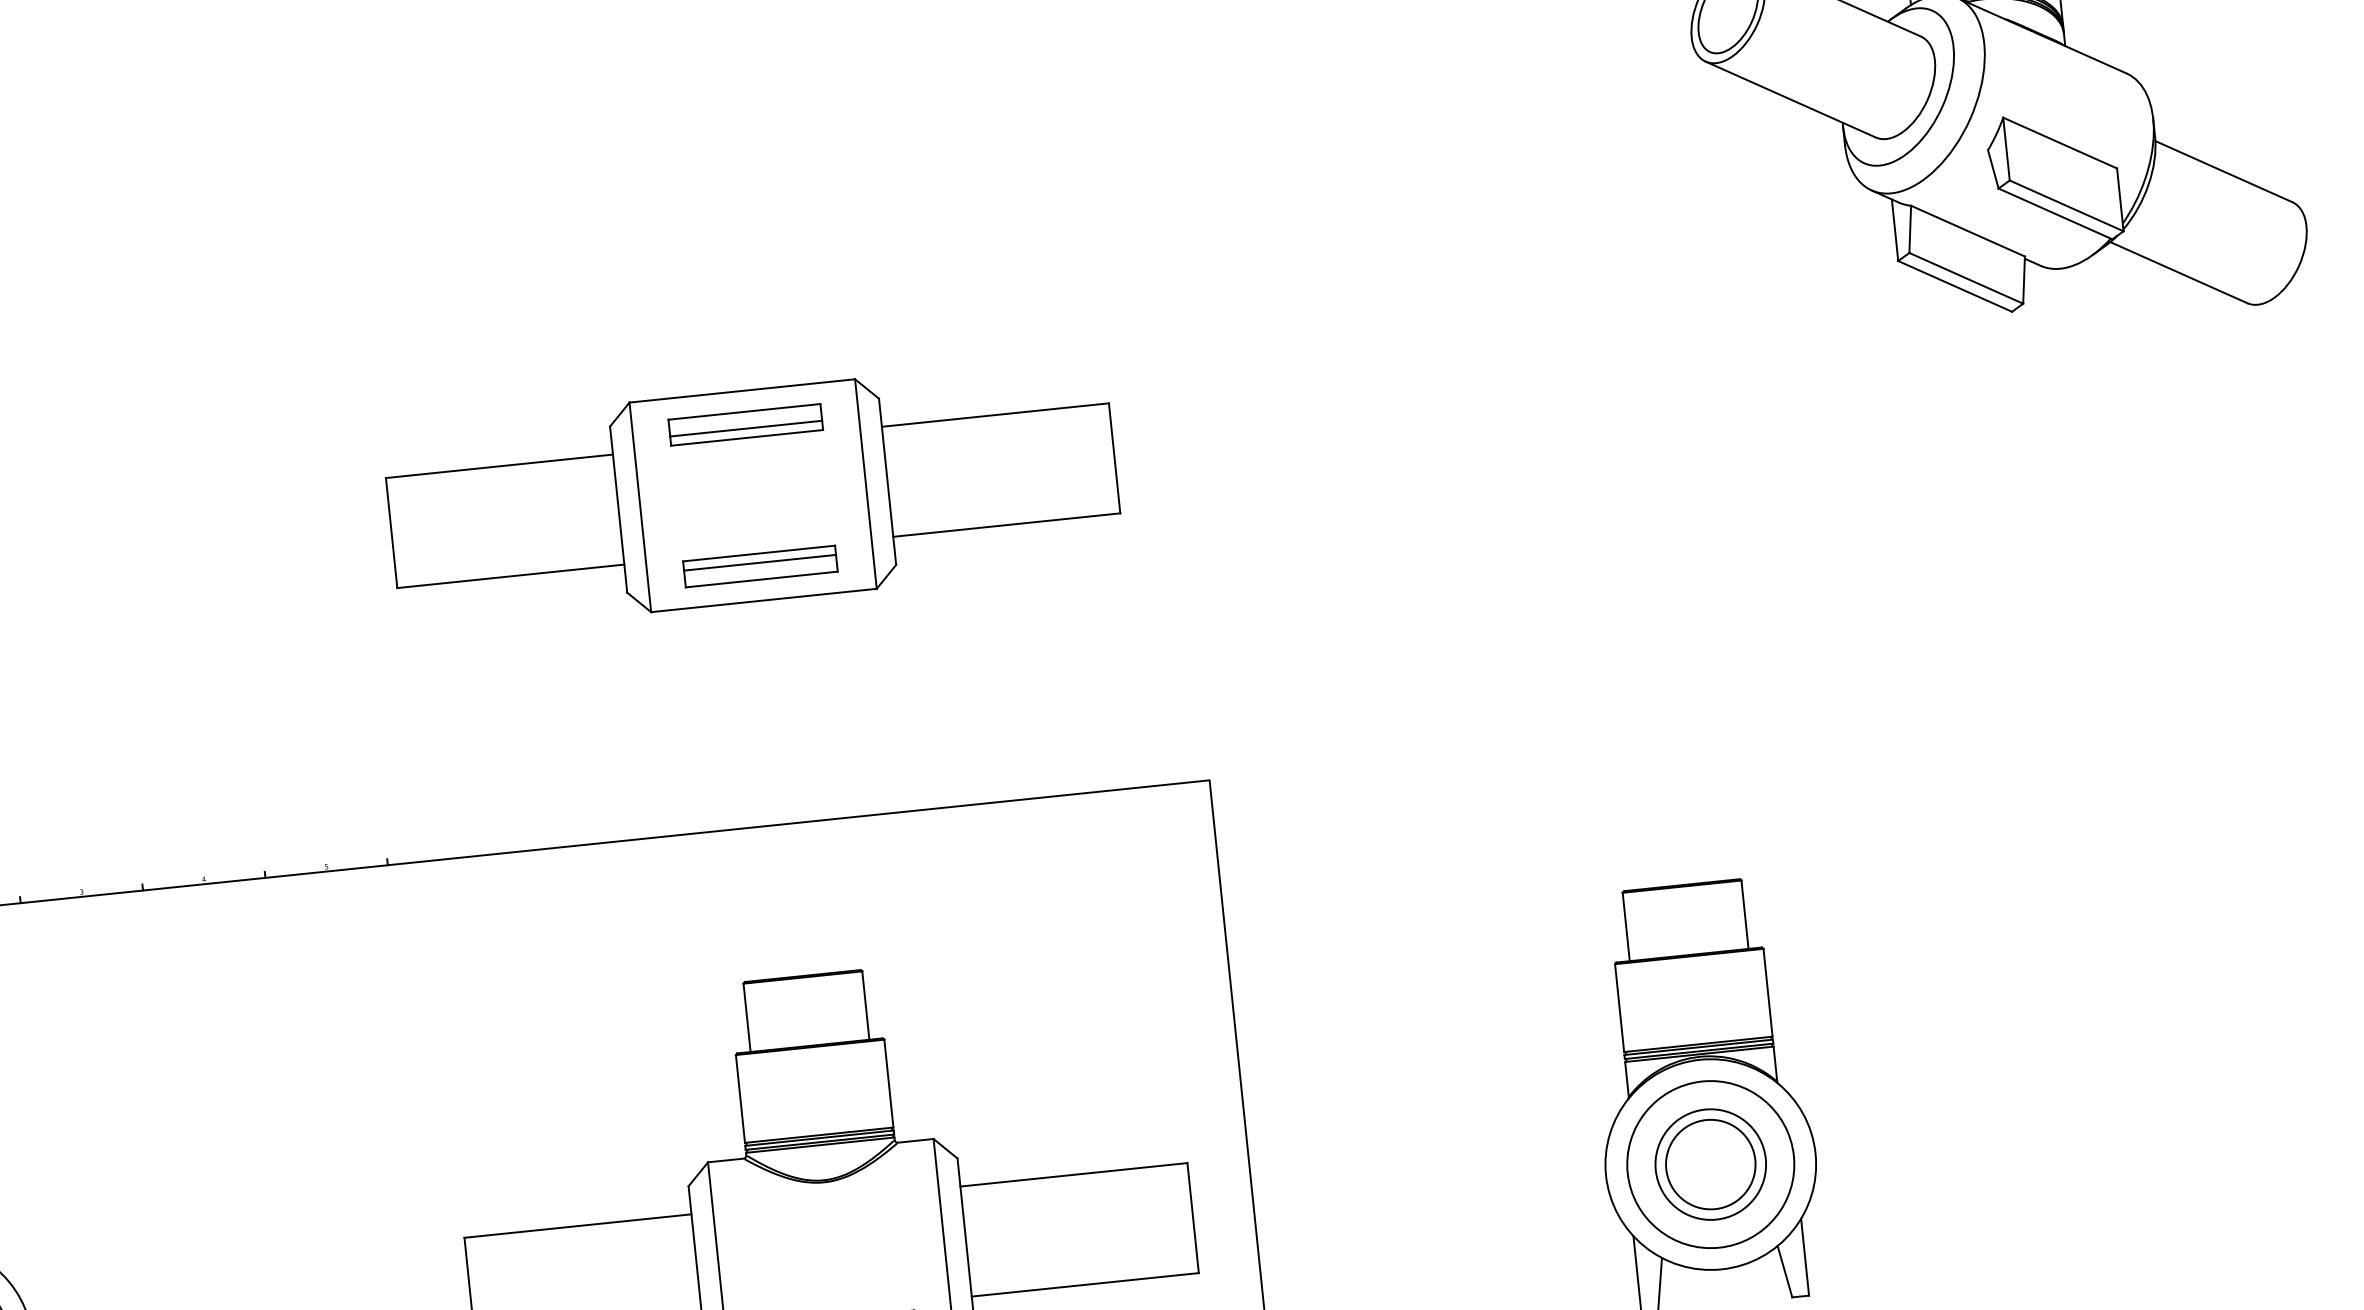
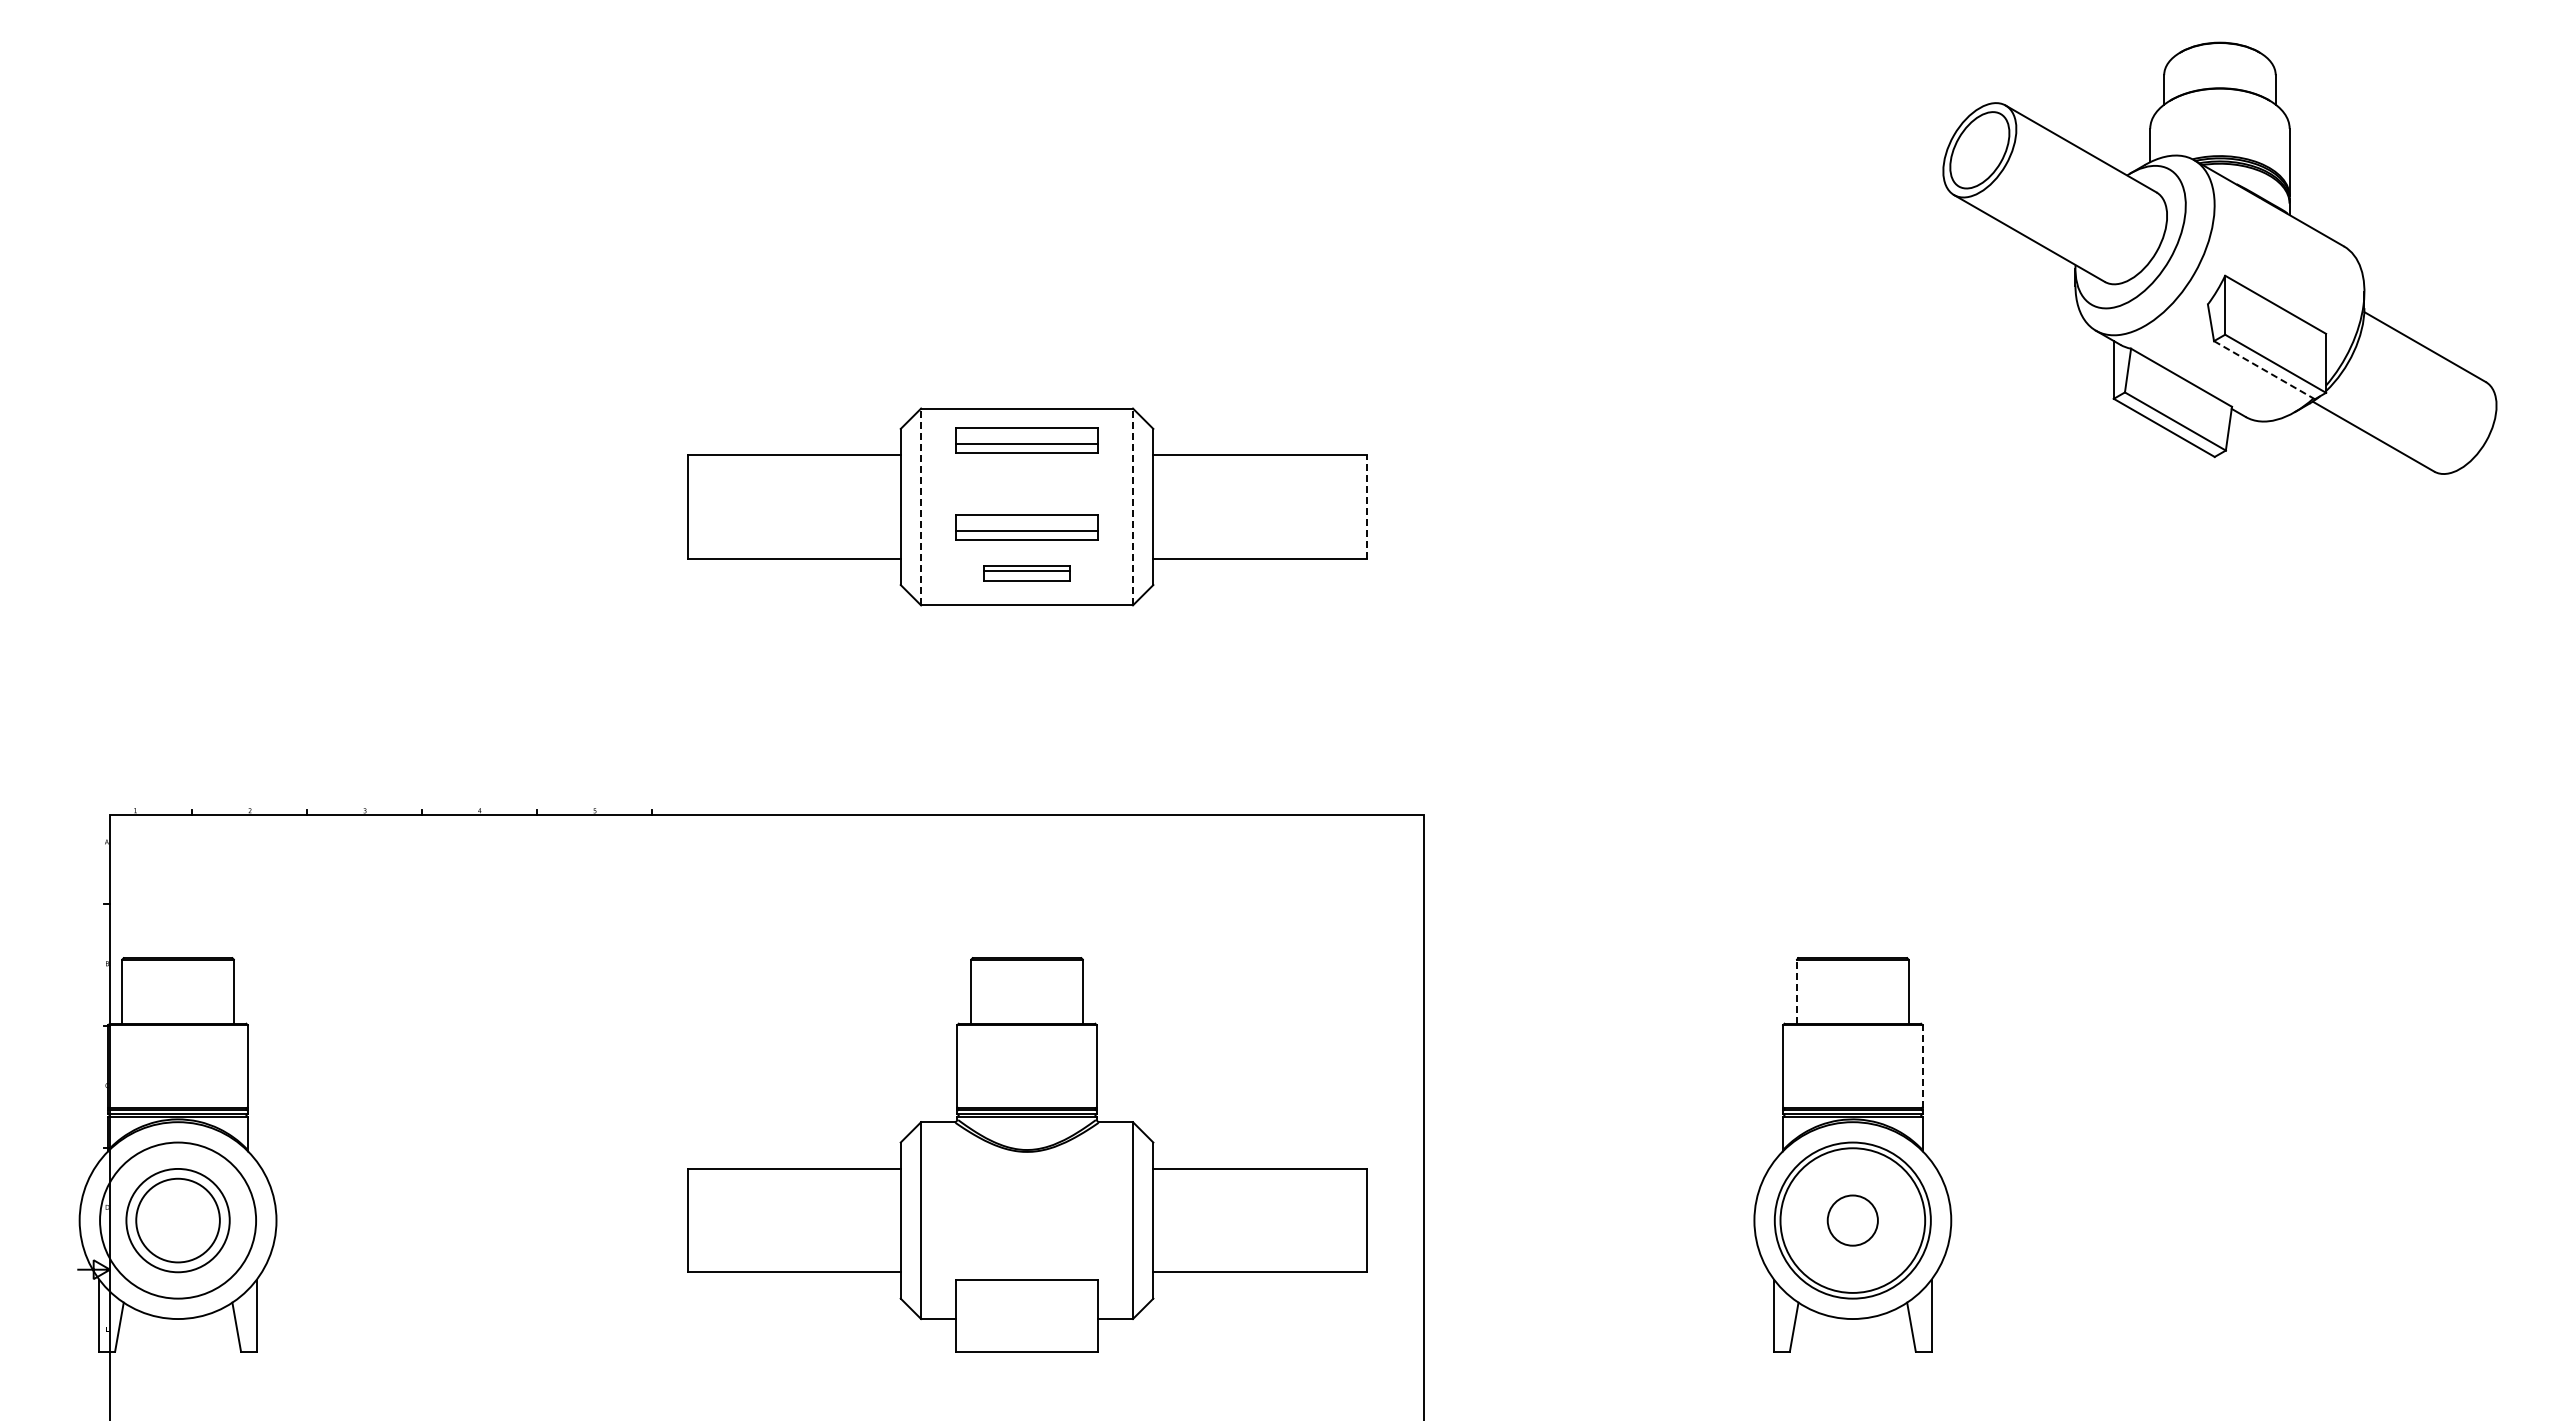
line: (2055, 214) -> (2264, 370), solid -> dashed
line: (1114, 457) -> (1366, 506), solid -> dashed
line: (865, 483) -> (1132, 506), solid -> dashed
line: (640, 506) -> (921, 506), solid -> dashed
part: (754, 517) -> (1026, 527), added
part: (759, 566) -> (1026, 573), size x0.6
line: (1626, 926) -> (1797, 991), solid -> dashed
line: (1767, 991) -> (1922, 1065), solid -> dashed
circle: (1710, 1164) -> (1852, 1220), size x0.6
circle: (1710, 1164) -> (1852, 1220), size x1.4

